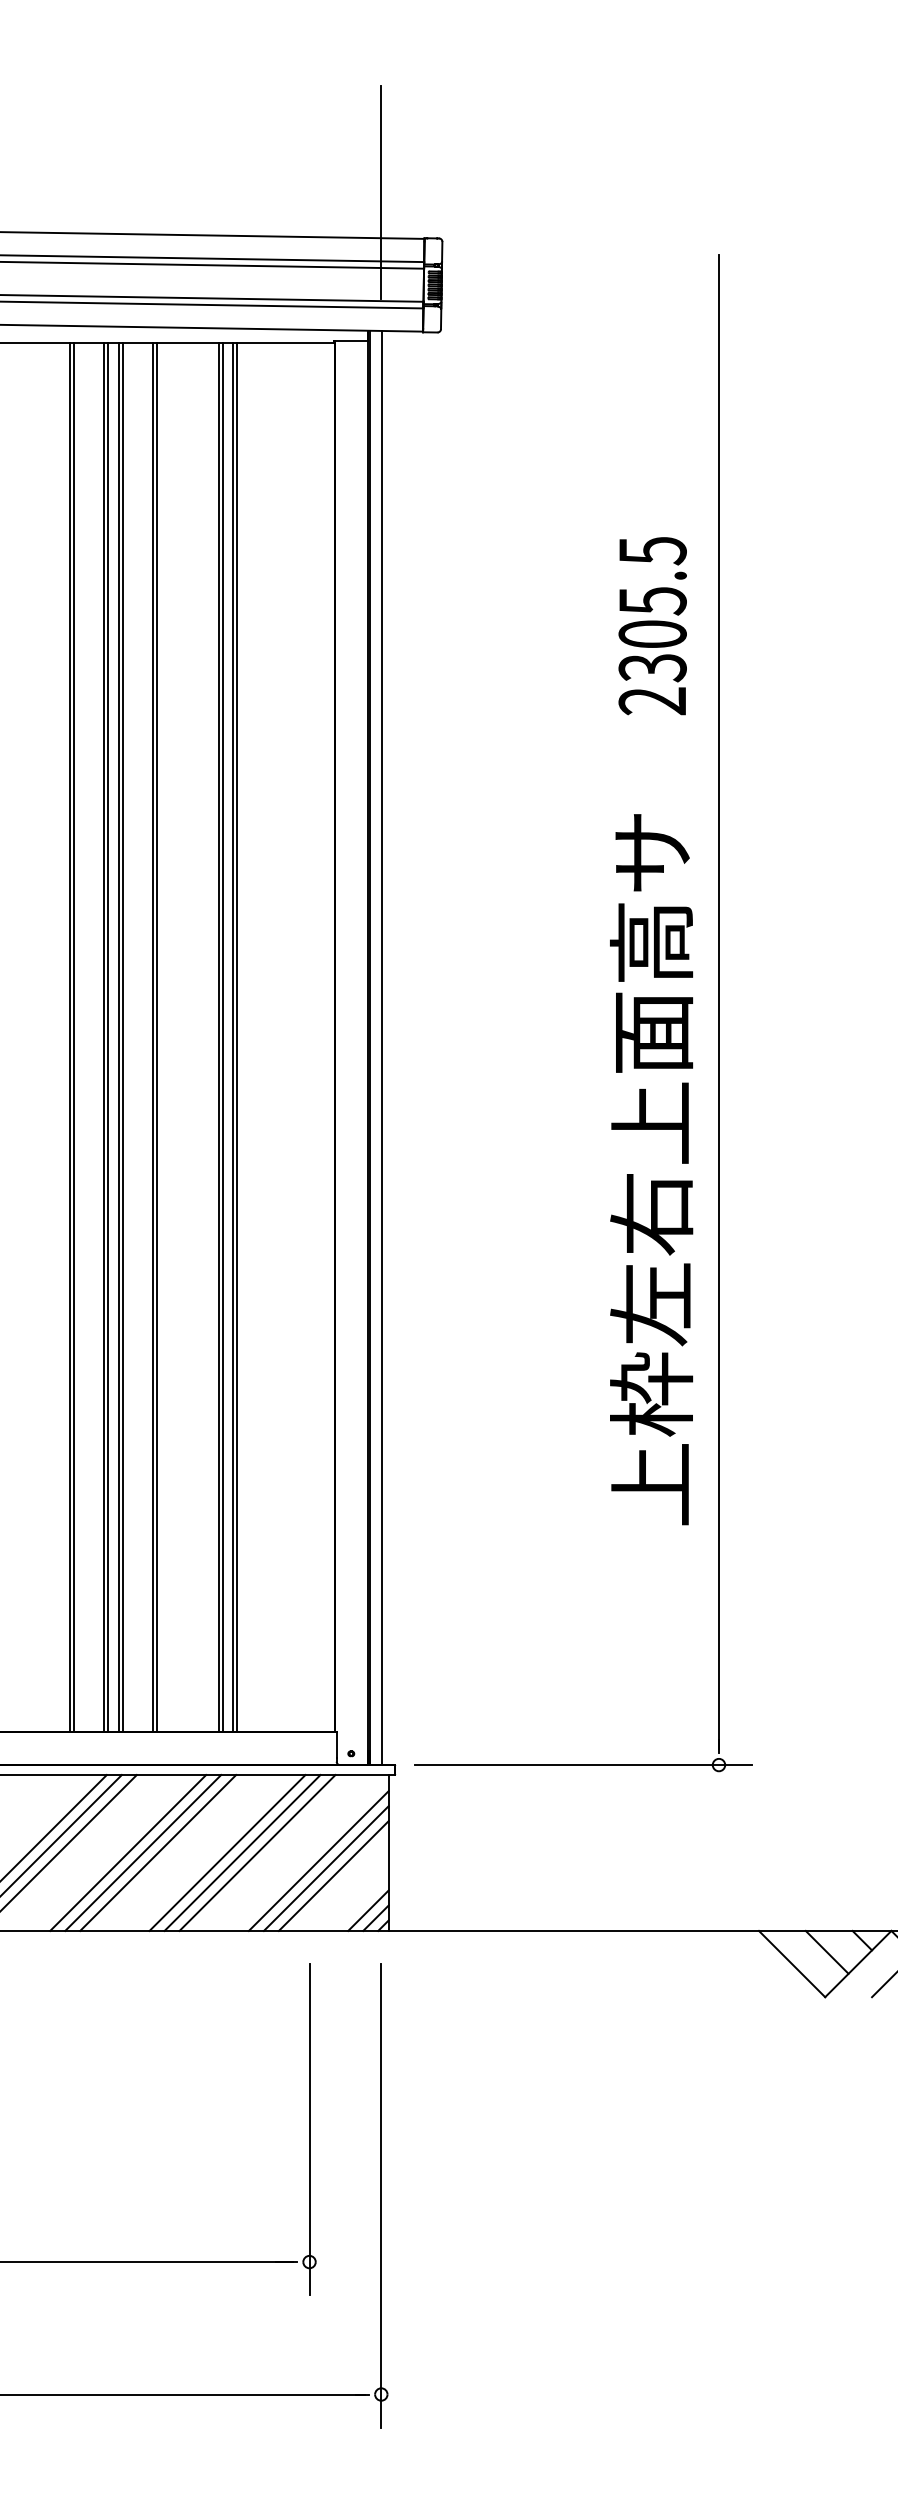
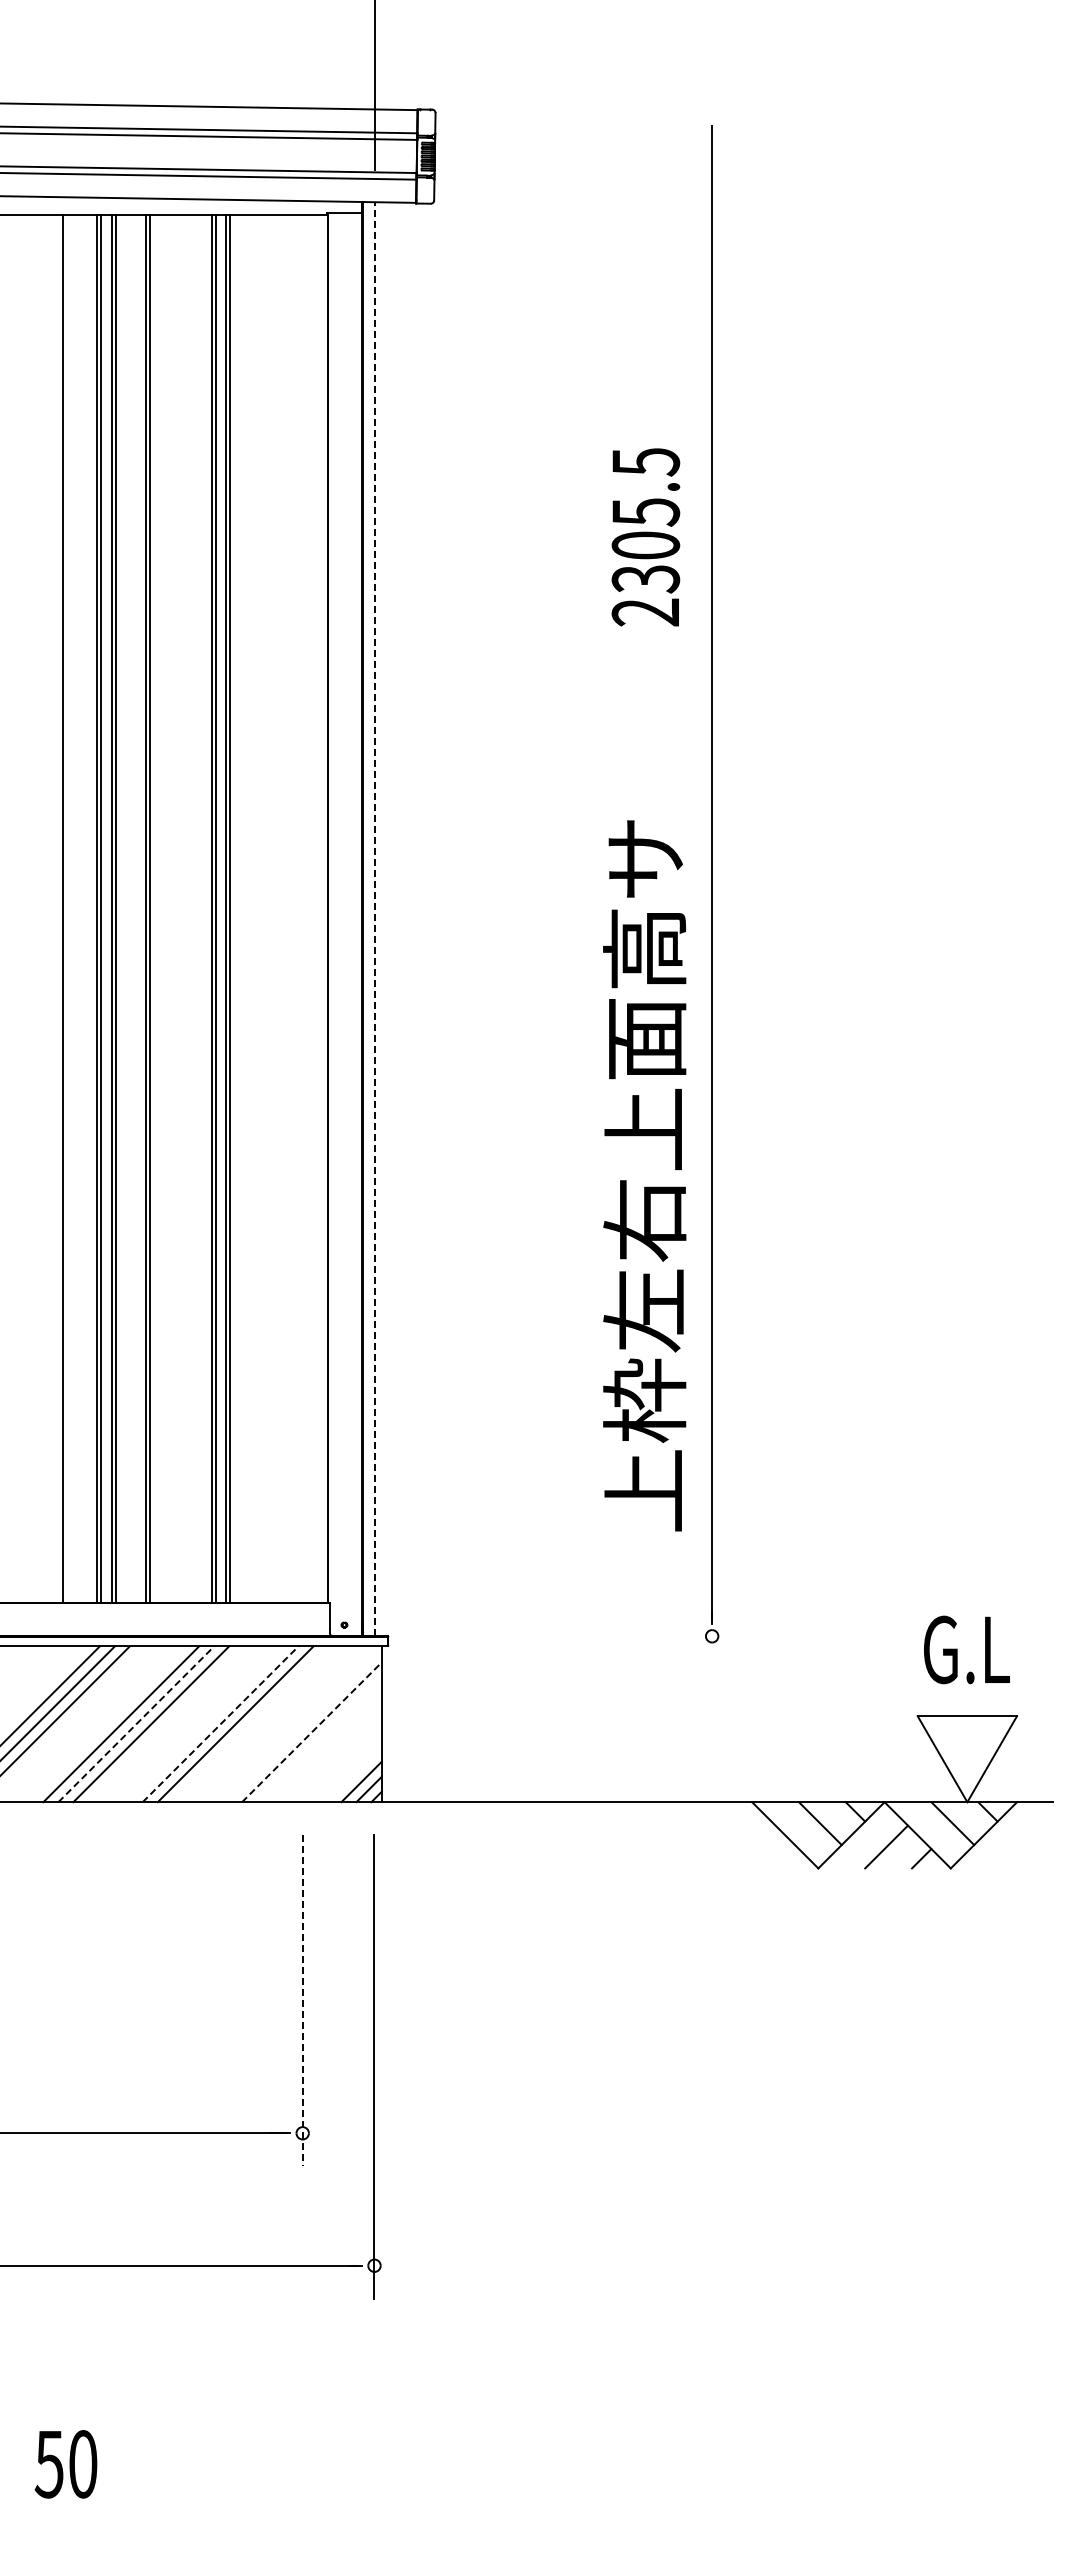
text: (652, 626) -> (645, 537), moved
line: (73, 1037) -> (66, 908), removed
line: (381, 1047) -> (374, 918), solid -> dashed
text: (651, 1169) -> (644, 1175), moved
line: (583, 1765) -> (576, 1636), removed
line: (143, 1852) -> (136, 1723), solid -> dashed
line: (228, 1852) -> (221, 1723), solid -> dashed
line: (257, 1853) -> (250, 1724), removed
line: (318, 1861) -> (311, 1732), solid -> dashed
line: (326, 1868) -> (319, 1739), removed
line: (333, 1876) -> (326, 1747), removed
line: (309, 2129) -> (302, 2000), solid -> dashed

